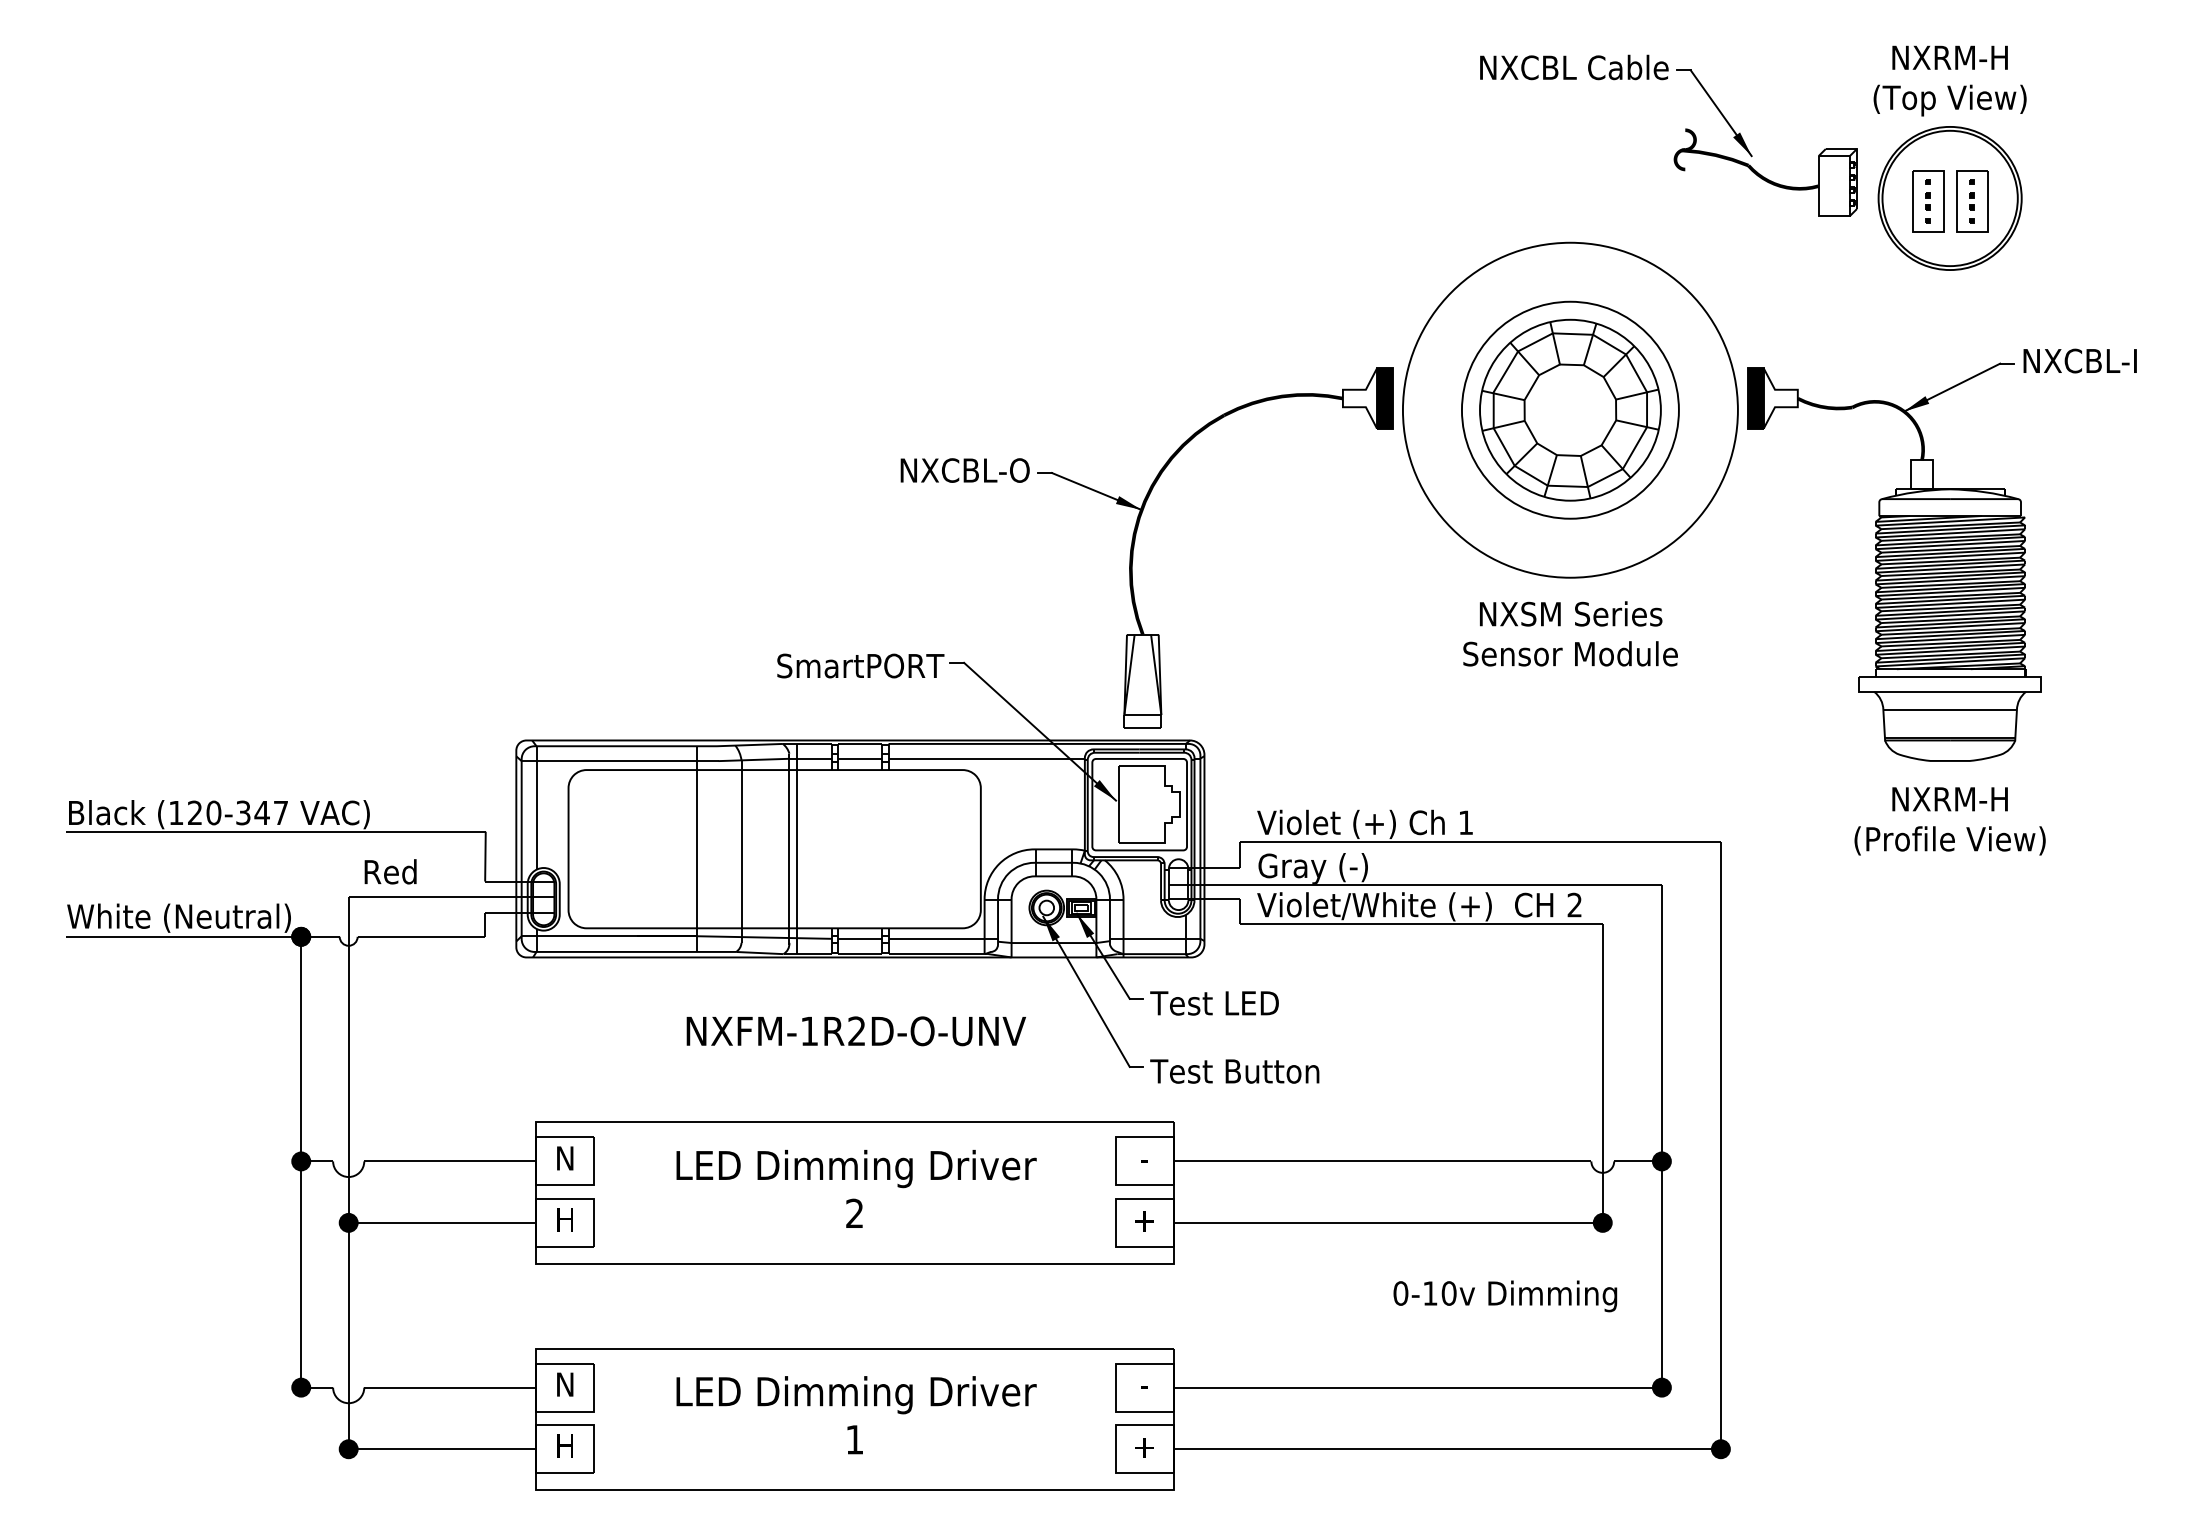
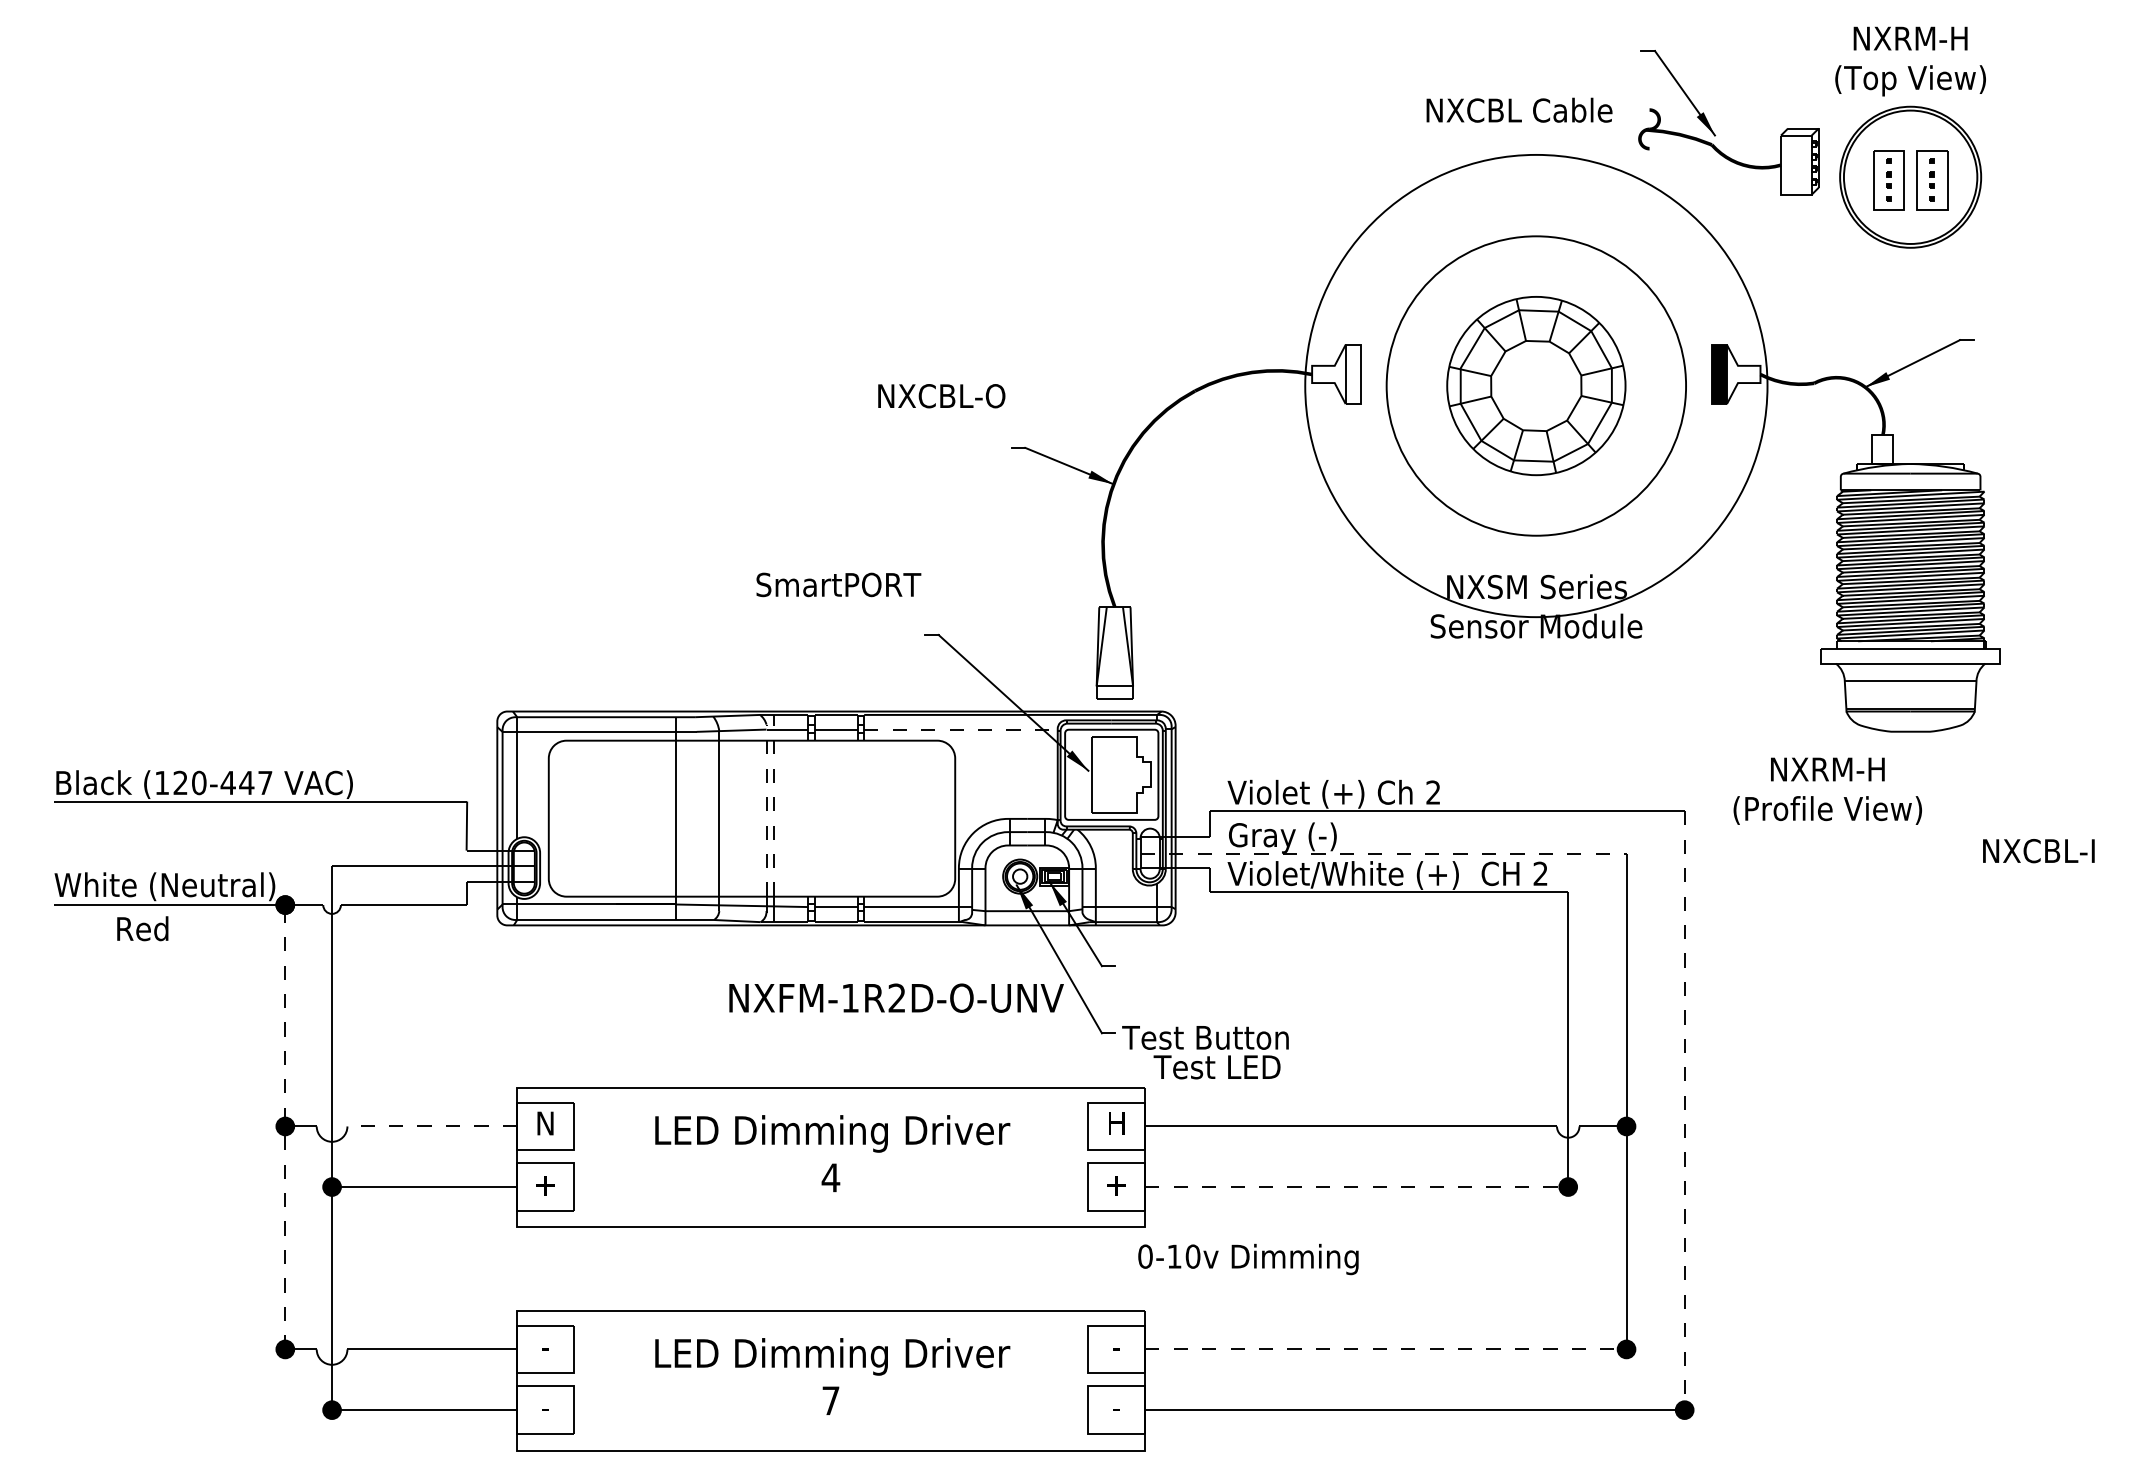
text: (1574, 67) -> (1519, 110), moved
text: (2079, 360) -> (2038, 850), moved
fill: (1384, 398) -> (1353, 374), removed
circle: (1569, 409) -> (1535, 385), size x1.4
circle: (1569, 409) -> (1535, 385), size x1.4
text: (964, 470) -> (941, 396), moved
text: (860, 665) -> (838, 584), moved
line: (987, 758) -> (961, 729), solid -> dashed
text: (243, 812) -> (228, 782), (120-347 -> (120-447
text: (1949, 821) -> (1827, 791), moved
text: (1465, 822) -> (1432, 792), 1 -> 2
line: (796, 835) -> (773, 805), solid -> dashed
line: (789, 840) -> (766, 810), solid -> dashed
text: (390, 871) -> (142, 928), moved
line: (1415, 884) -> (1383, 853), solid -> dashed
text: (1214, 1003) -> (1217, 1067), moved
text: (855, 1031) -> (895, 998), moved
line: (1720, 1145) -> (1684, 1110), solid -> dashed
text: (1144, 1157) -> (1116, 1122), - -> H
line: (301, 1161) -> (285, 1126), solid -> dashed
line: (450, 1161) -> (432, 1126), solid -> dashed
text: (854, 1212) -> (830, 1176), 2 -> 4
text: (564, 1219) -> (544, 1183), H -> +
line: (1388, 1222) -> (1357, 1186), solid -> dashed
text: (1505, 1296) -> (1248, 1259), moved
text: (565, 1384) -> (545, 1346), N -> -
line: (1418, 1387) -> (1386, 1349), solid -> dashed
text: (854, 1439) -> (830, 1400), 1 -> 7
text: (564, 1445) -> (544, 1406), H -> -
text: (1144, 1447) -> (1116, 1408), + -> -

